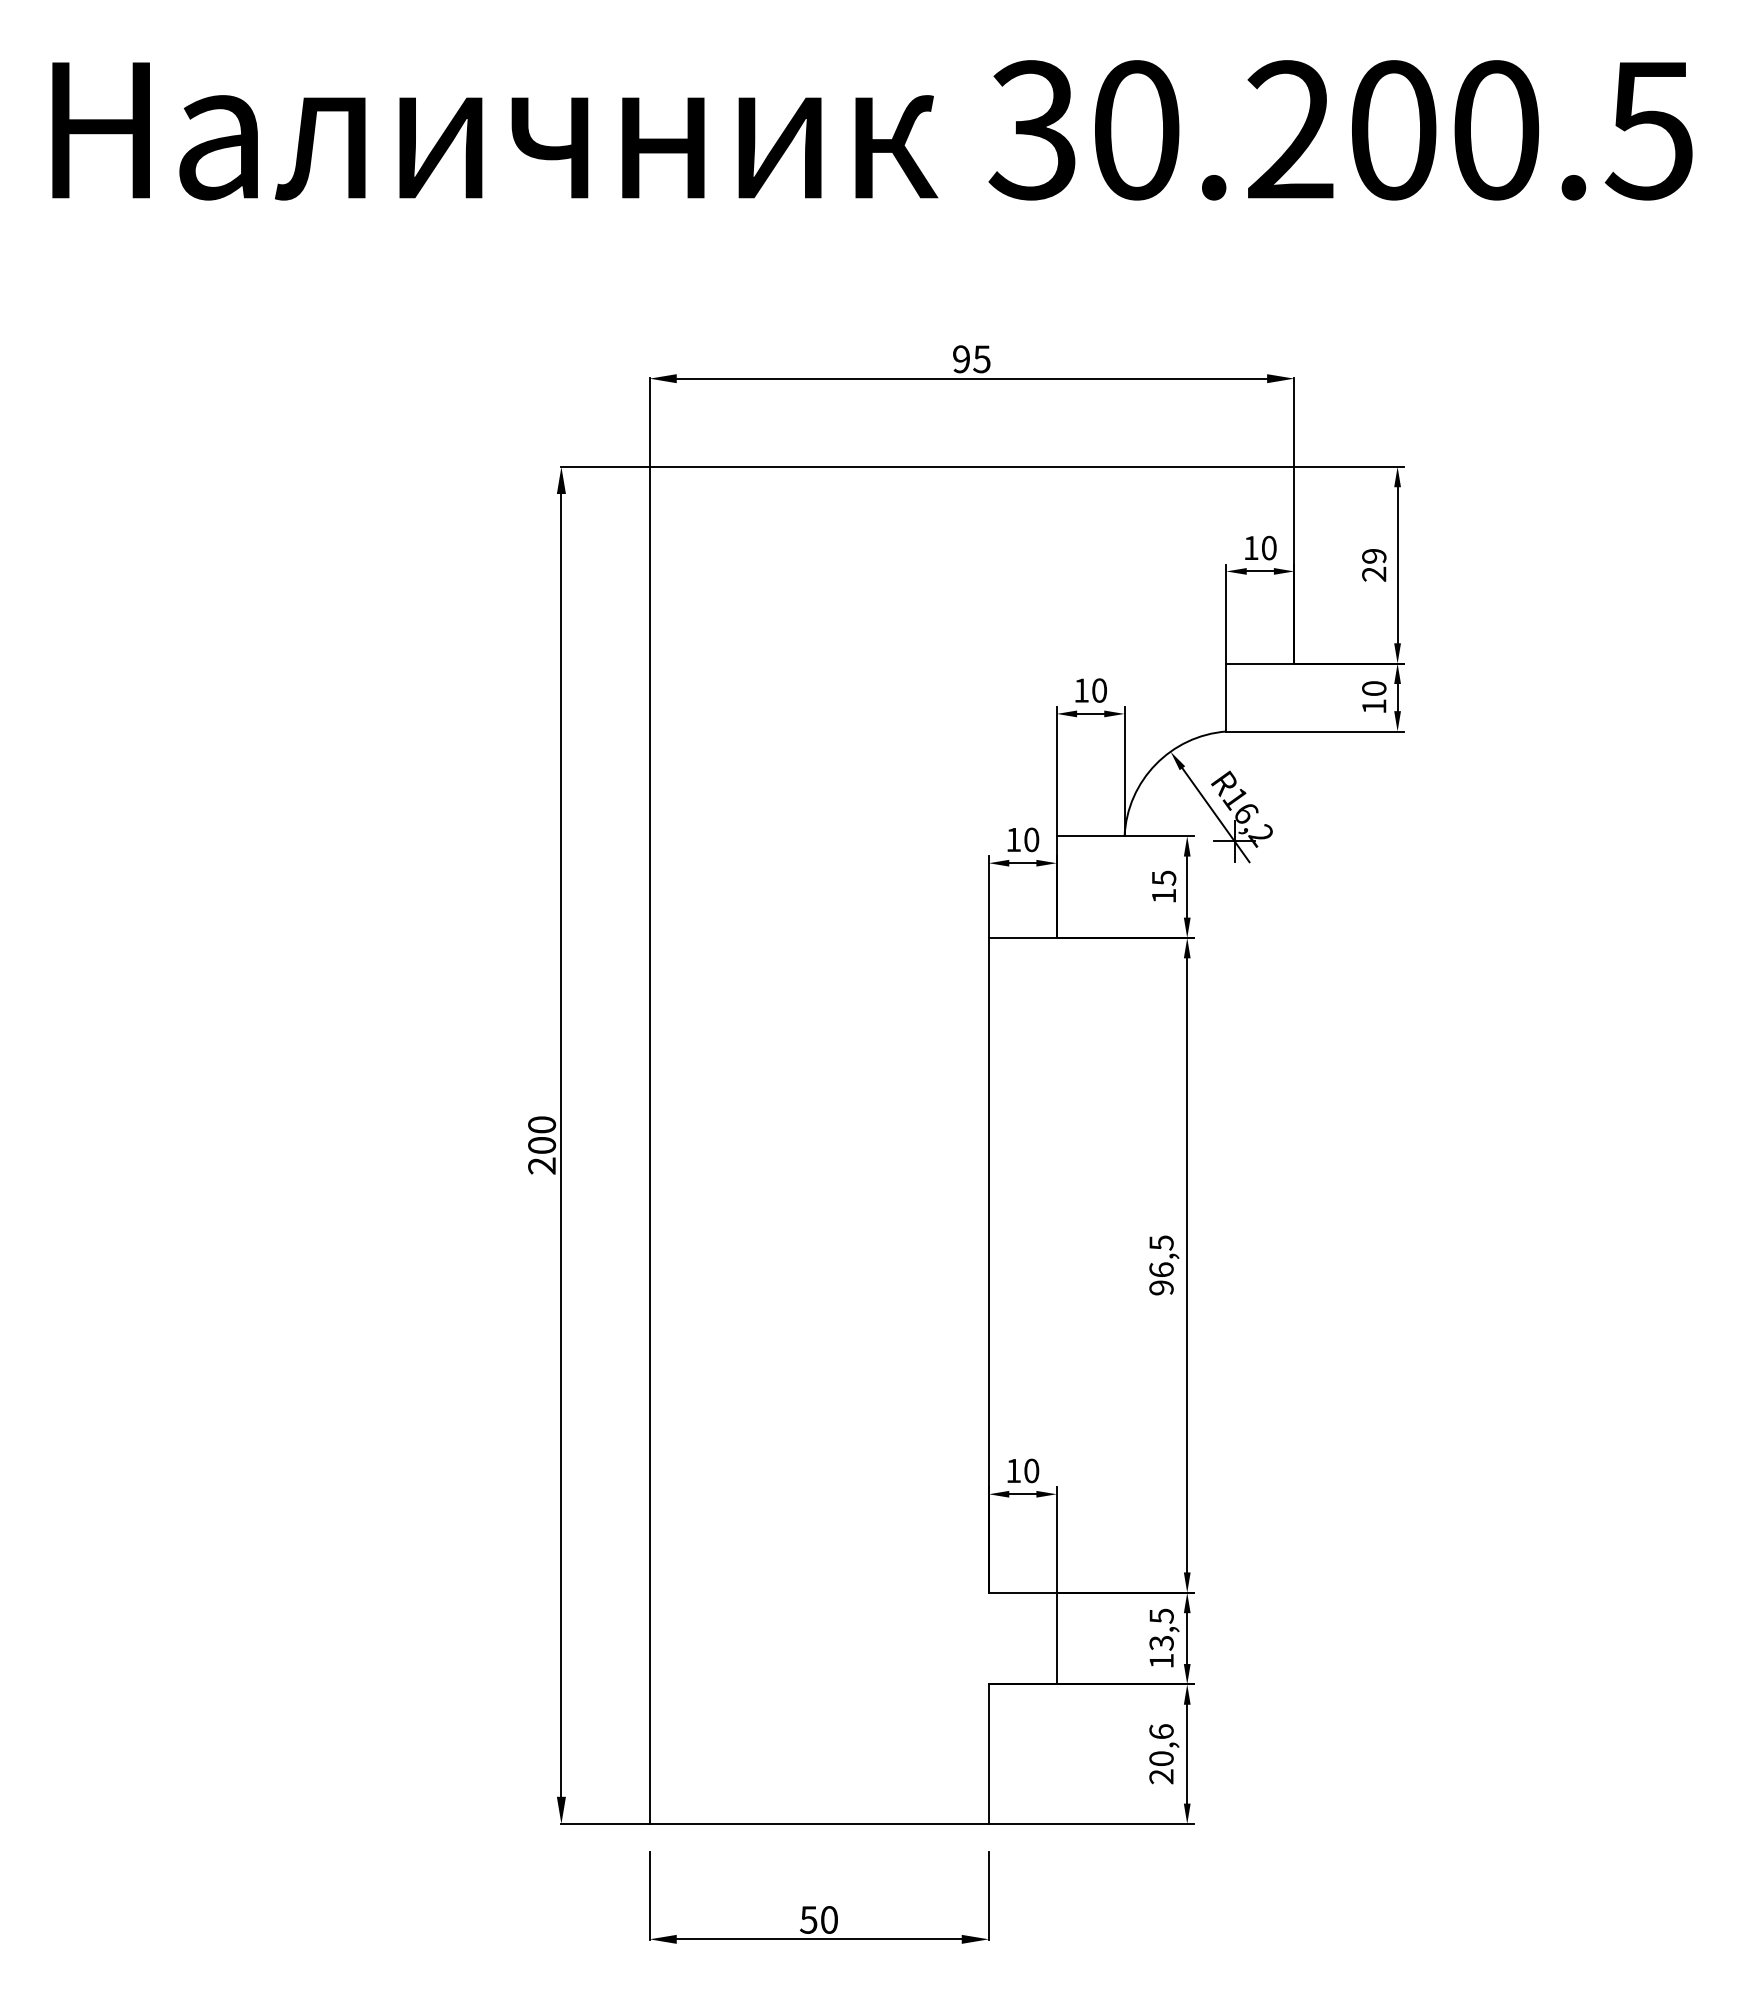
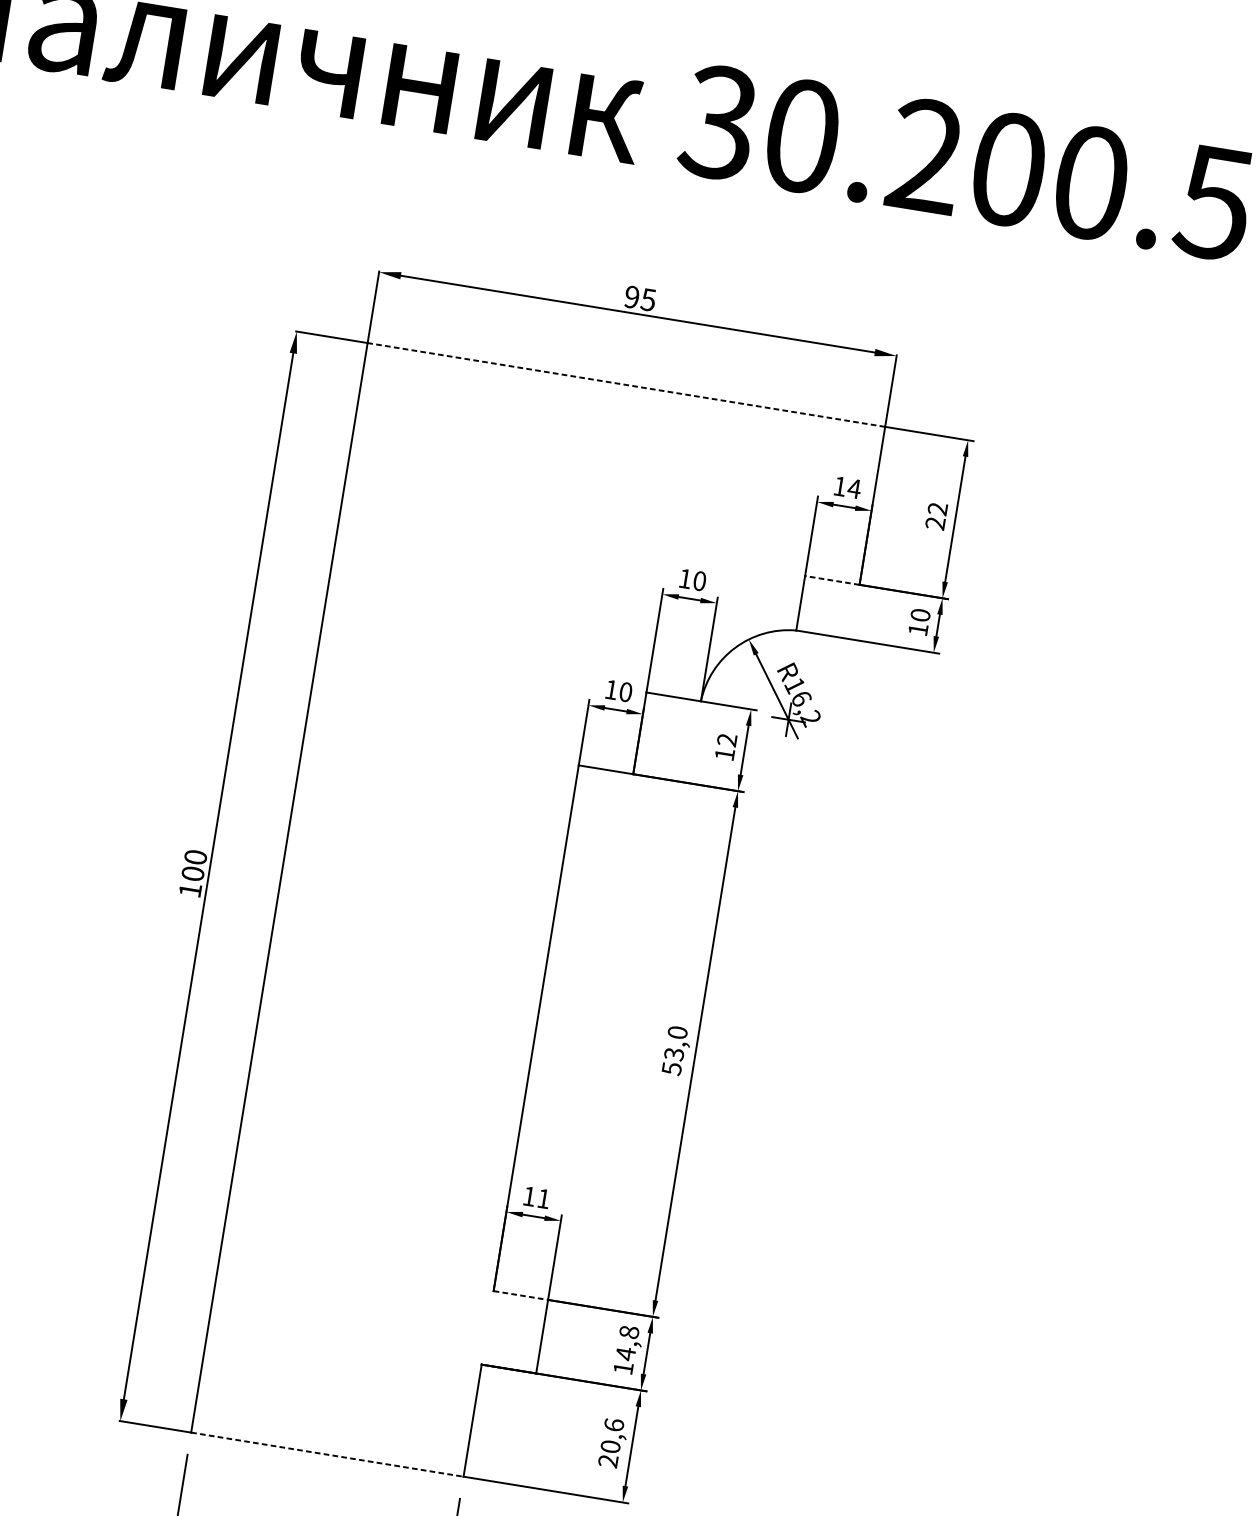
line: (971, 466) -> (626, 384), solid -> dashed
text: (1269, 547) -> (854, 488), 10 -> 14
text: (1374, 555) -> (938, 508), 29 -> 22
line: (1260, 663) -> (832, 580), solid -> dashed
text: (1163, 877) -> (726, 739), 15 -> 12
text: (541, 1165) -> (190, 889), 200 -> 100
text: (1161, 1265) -> (674, 1050), 96,5 -> 53,0
text: (1031, 1470) -> (543, 1198), 10 -> 11
line: (1022, 1592) -> (520, 1295), solid -> dashed
text: (1161, 1629) -> (627, 1343), 13,5 -> 14,8
line: (819, 1824) -> (327, 1455), solid -> dashed

